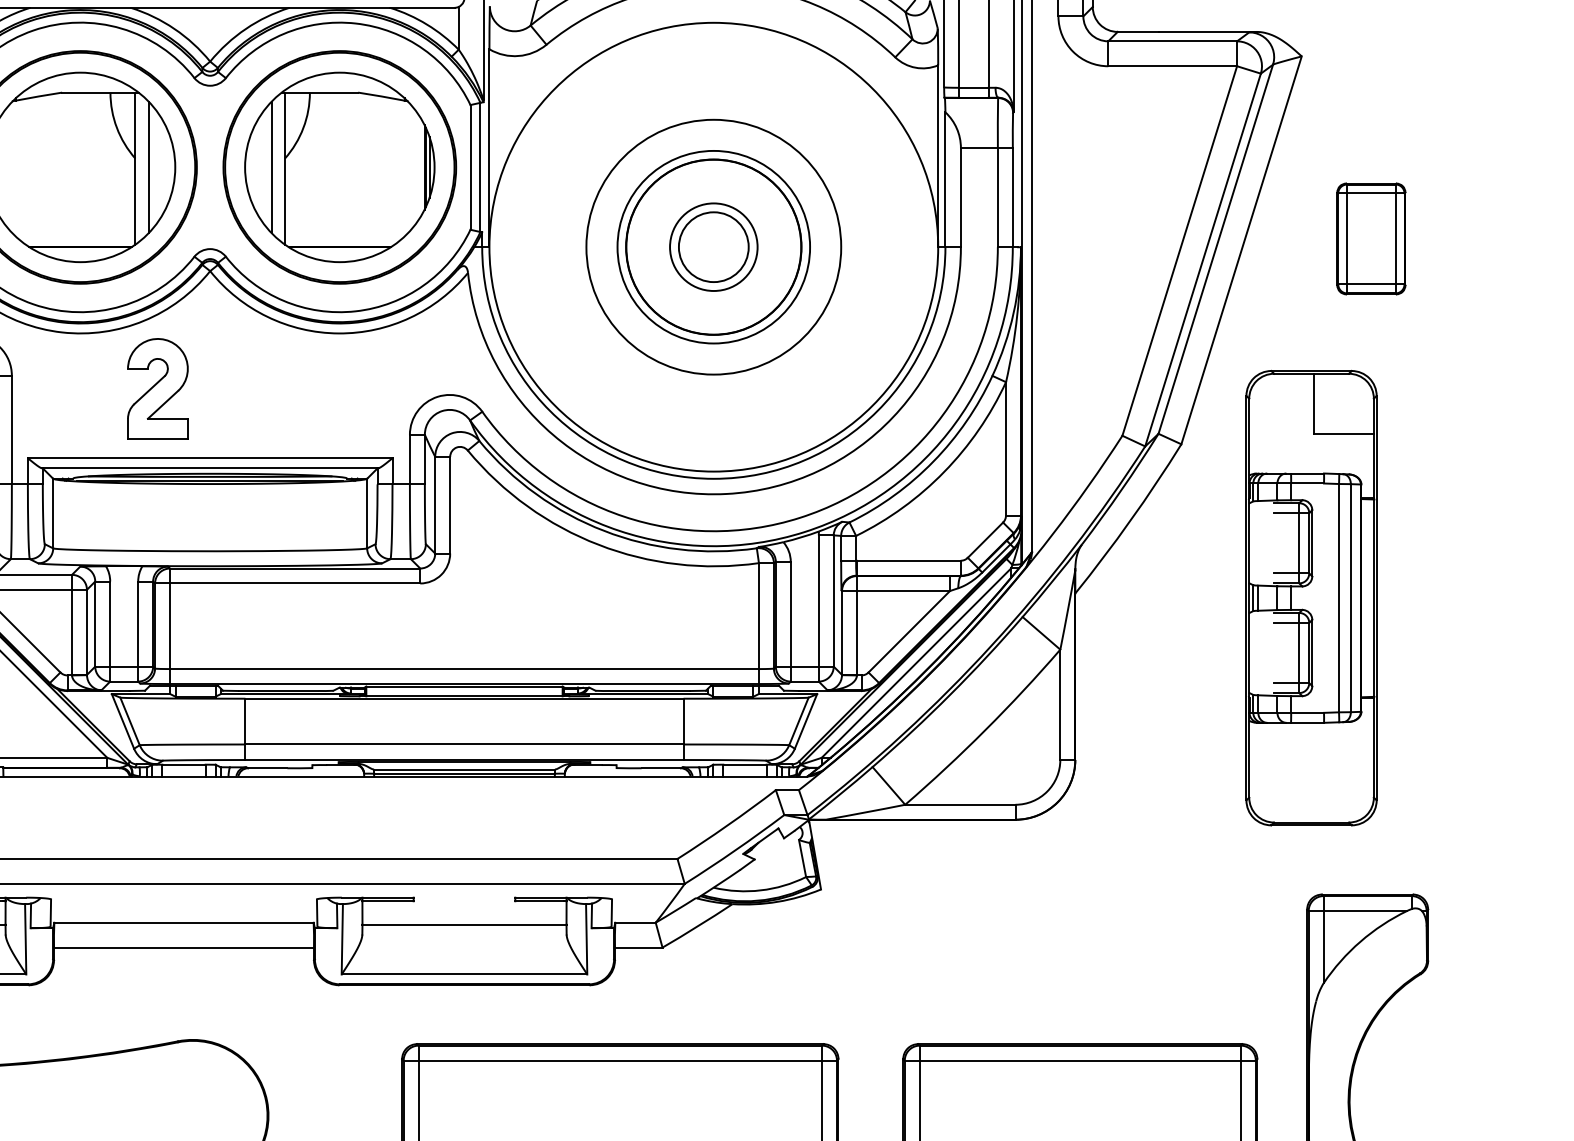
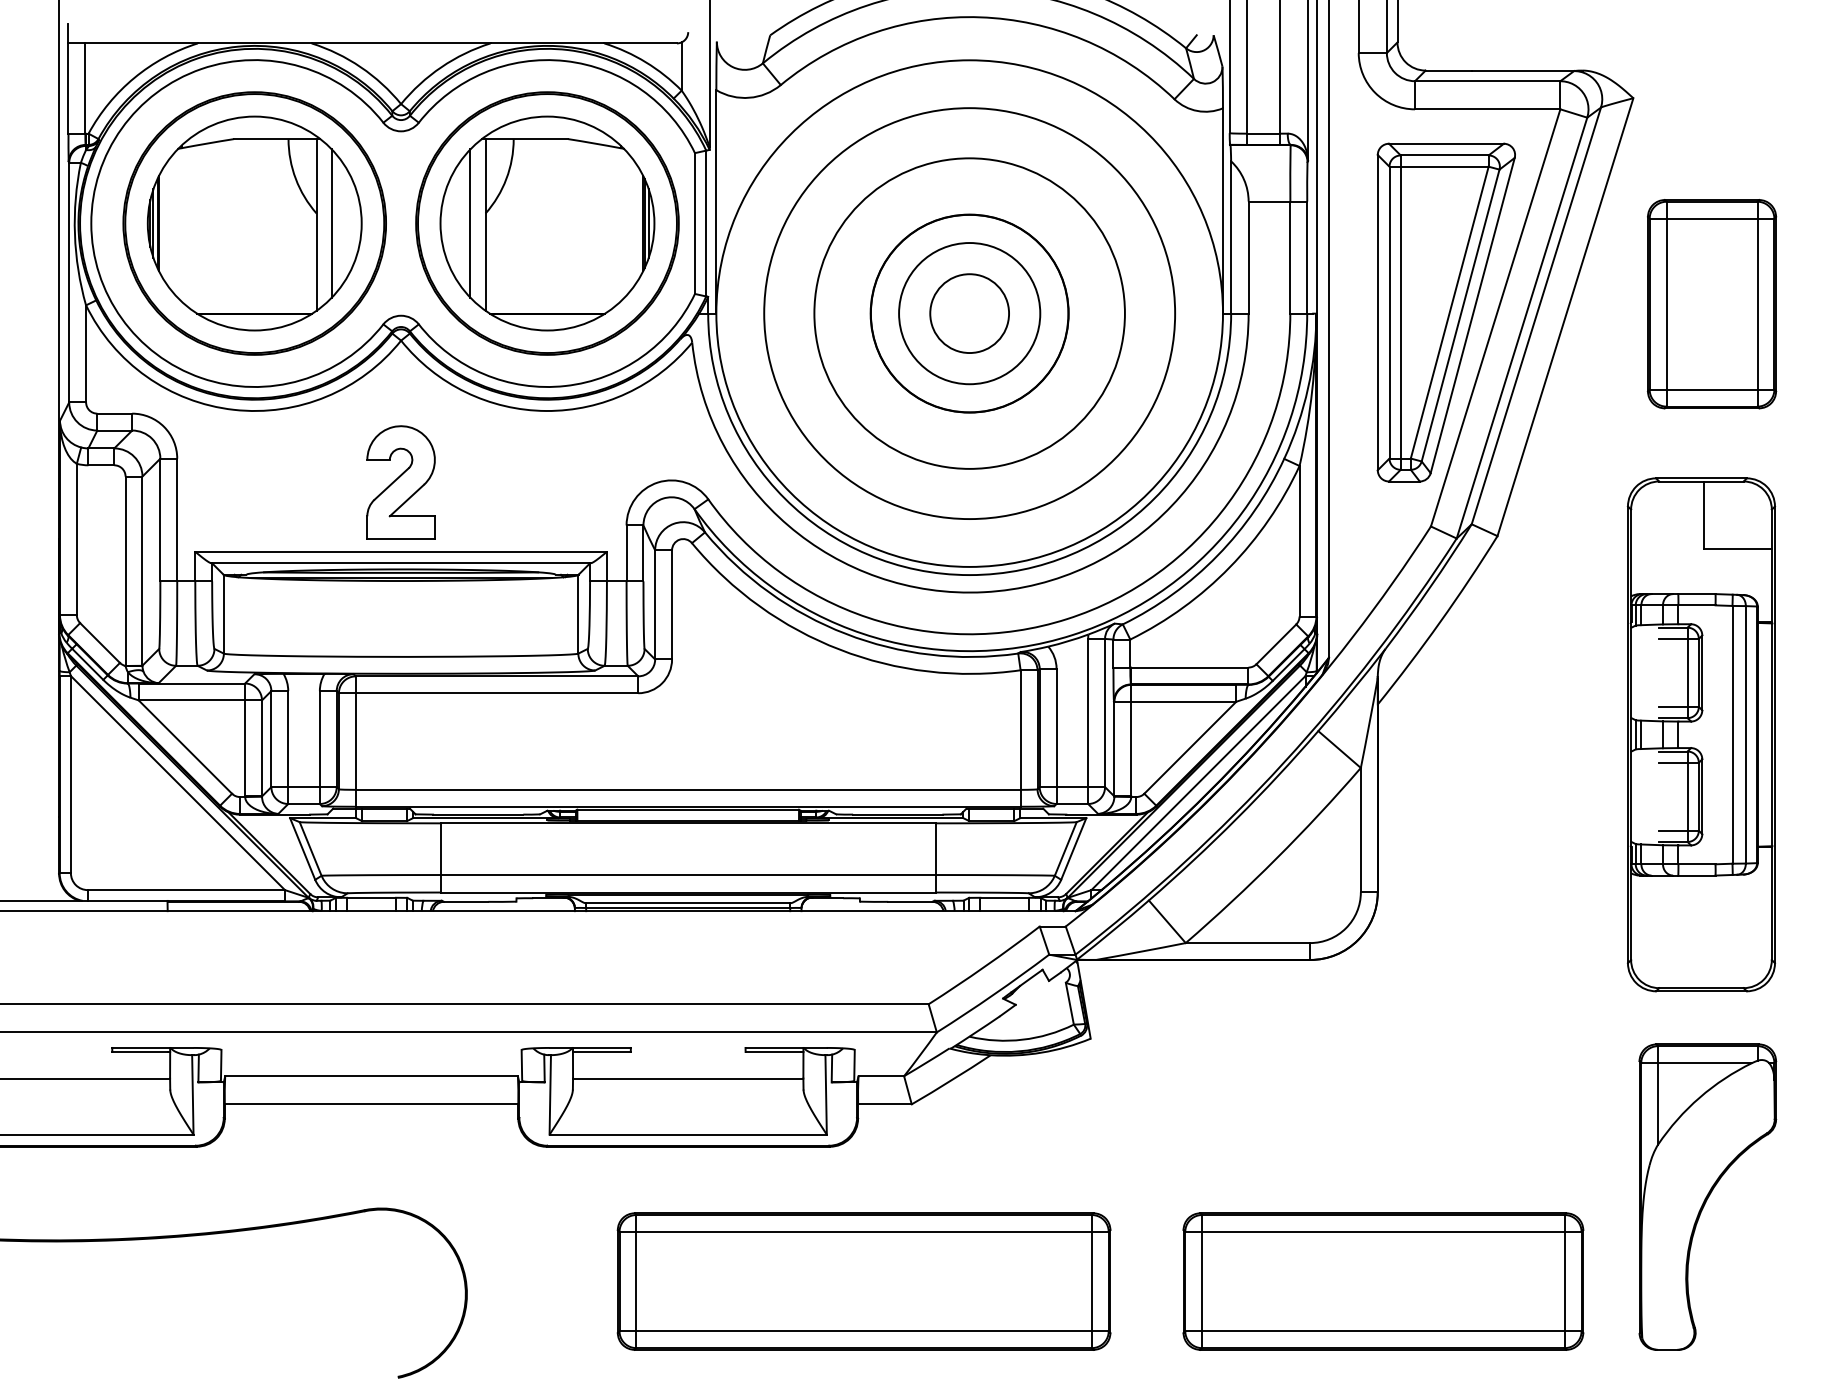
part: (1370, 239) -> (1711, 304), size x1.67
part: (1135, 246) -> (1445, 312), added
circle: (713, 247) -> (969, 313), size x1.43
circle: (713, 247) -> (969, 313), size x1.43
circle: (713, 247) -> (969, 313), size x1.43
part: (157, 388) -> (400, 482), moved
part: (1311, 597) -> (1701, 734), moved

